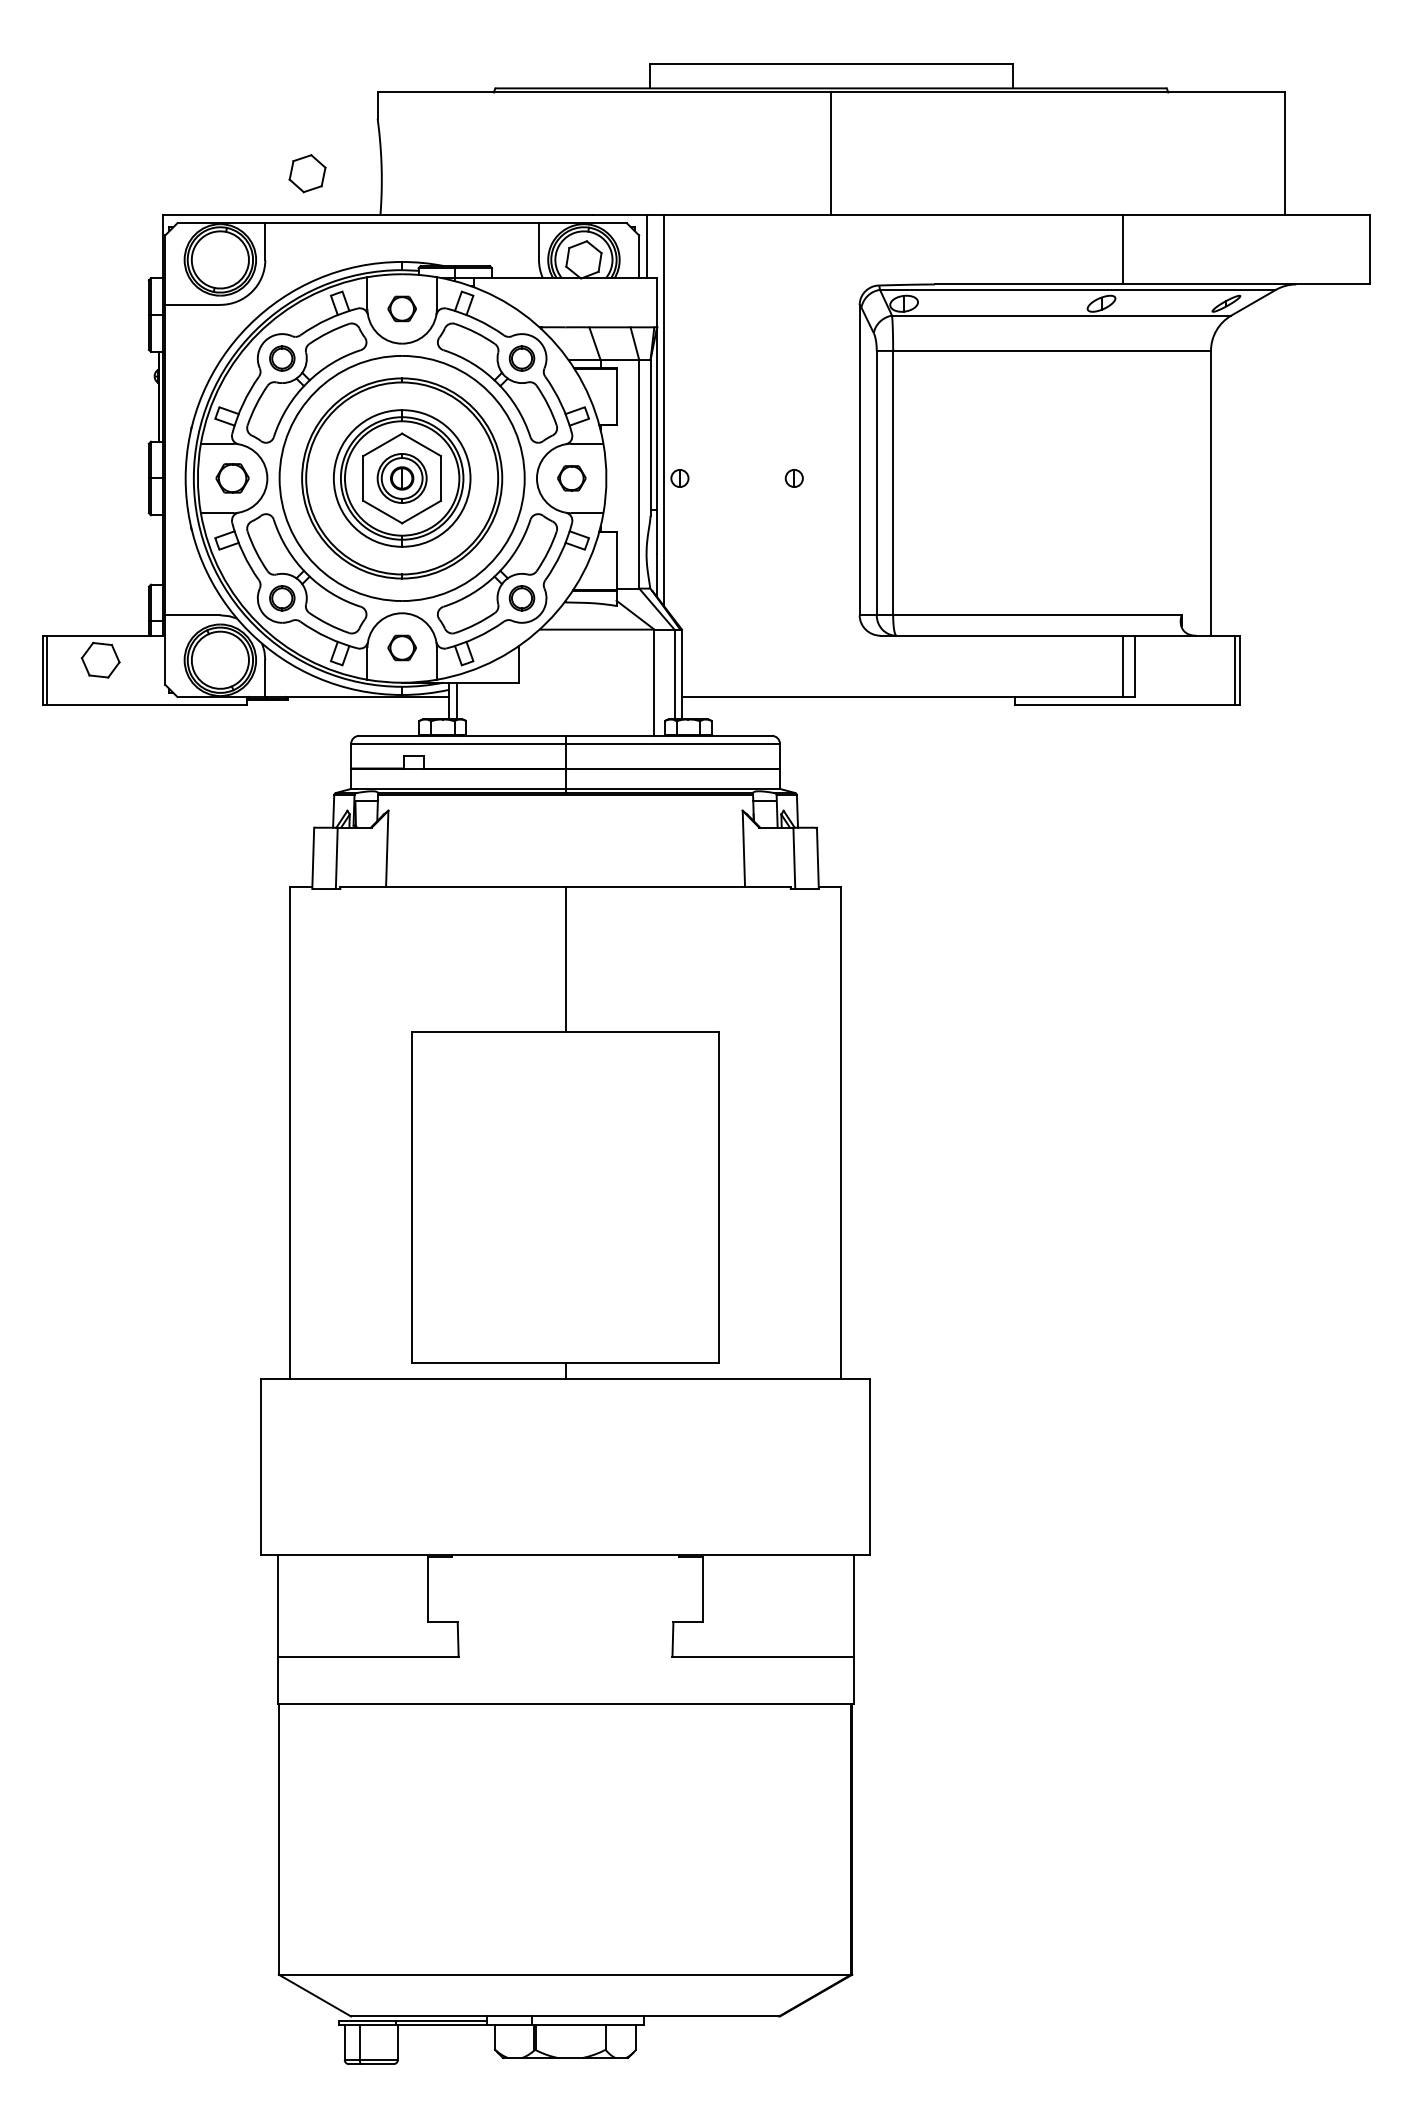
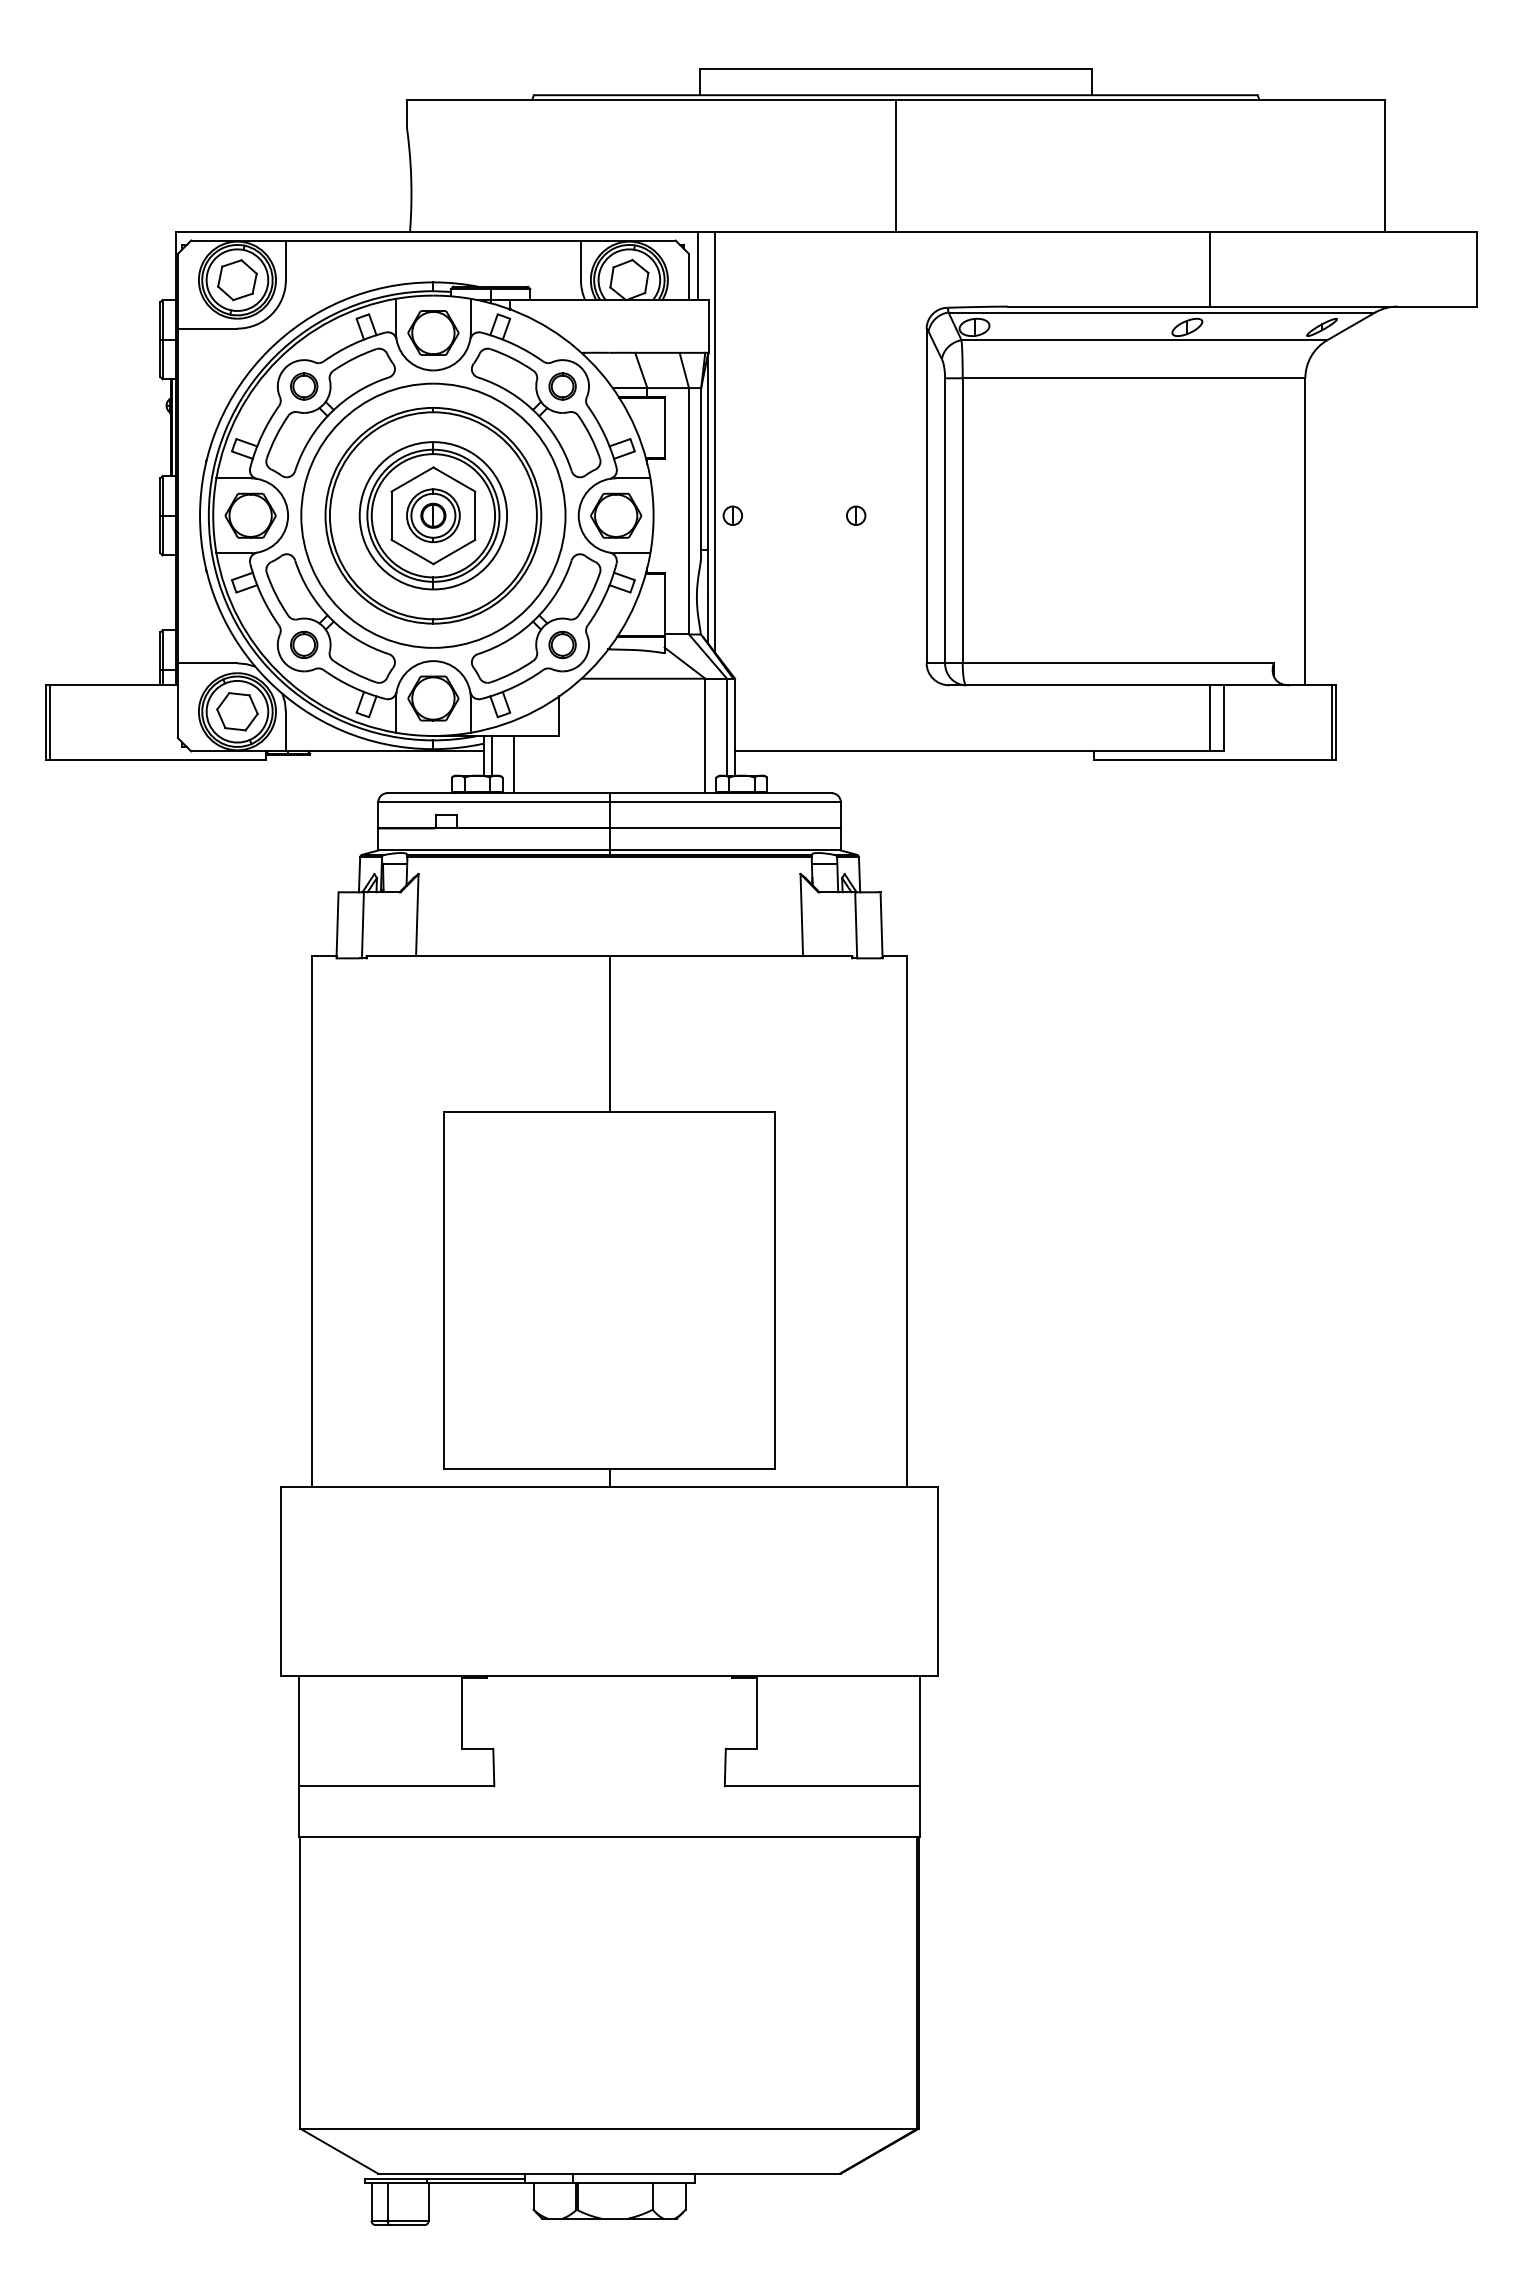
part: (307, 173) -> (237, 280), moved
part: (402, 308) -> (433, 332), size x1.67
part: (232, 478) -> (250, 515), size x1.43
part: (571, 478) -> (616, 515), size x1.67
part: (402, 647) -> (433, 698), size x1.67
part: (100, 660) -> (237, 711), moved
line: (476, 709) -> (513, 764), added

